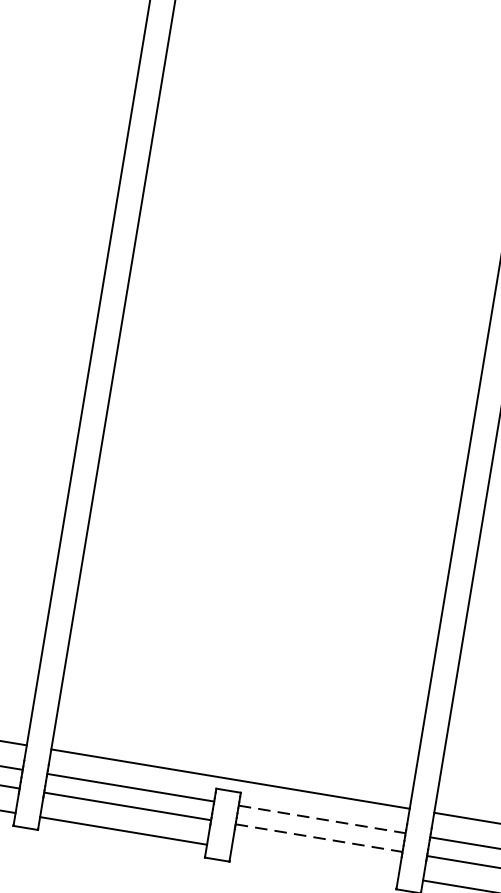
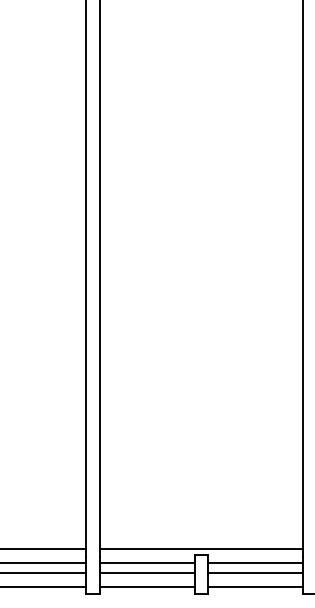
line: (323, 819) -> (256, 562), dashed -> solid
line: (320, 838) -> (256, 573), dashed -> solid
line: (314, 863) -> (255, 587), added

